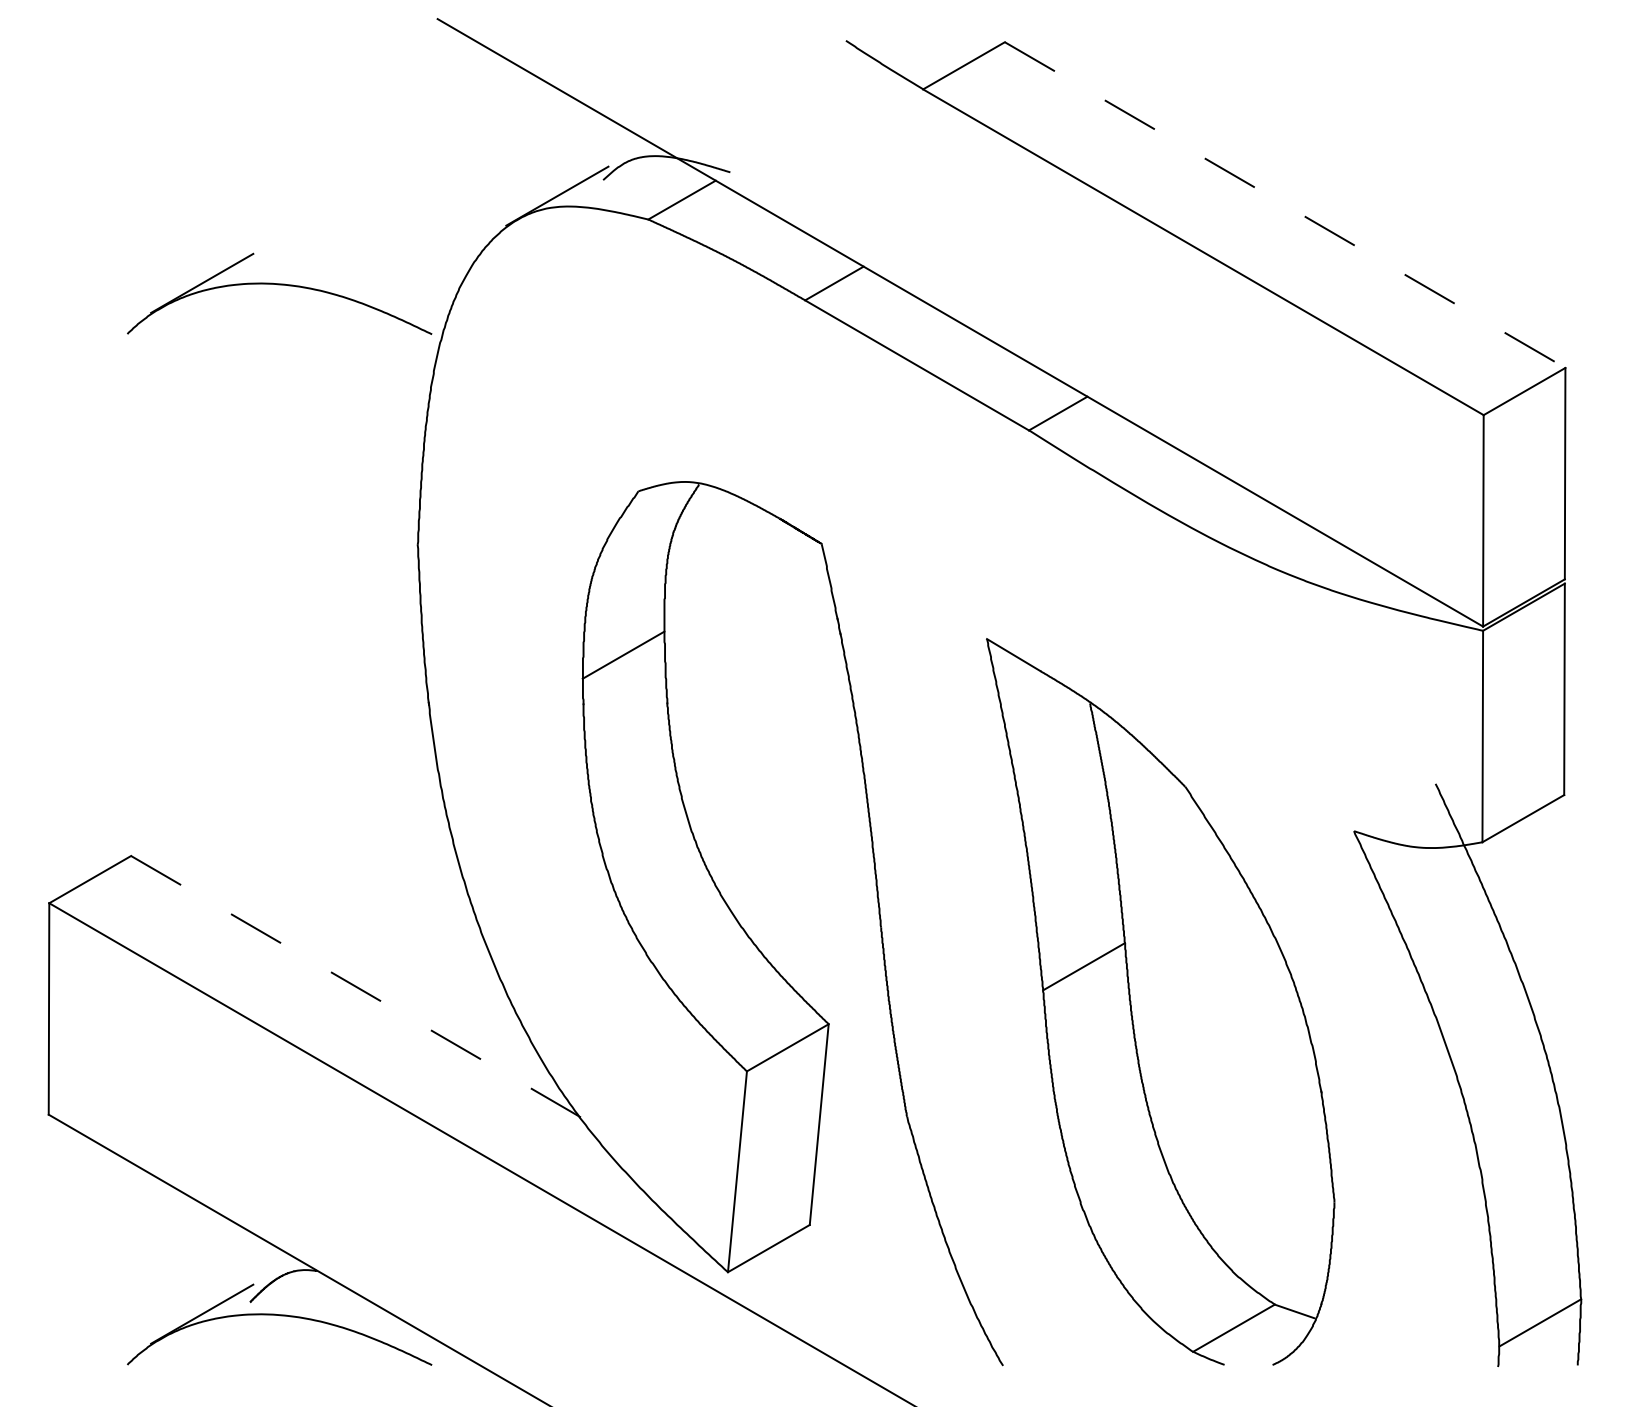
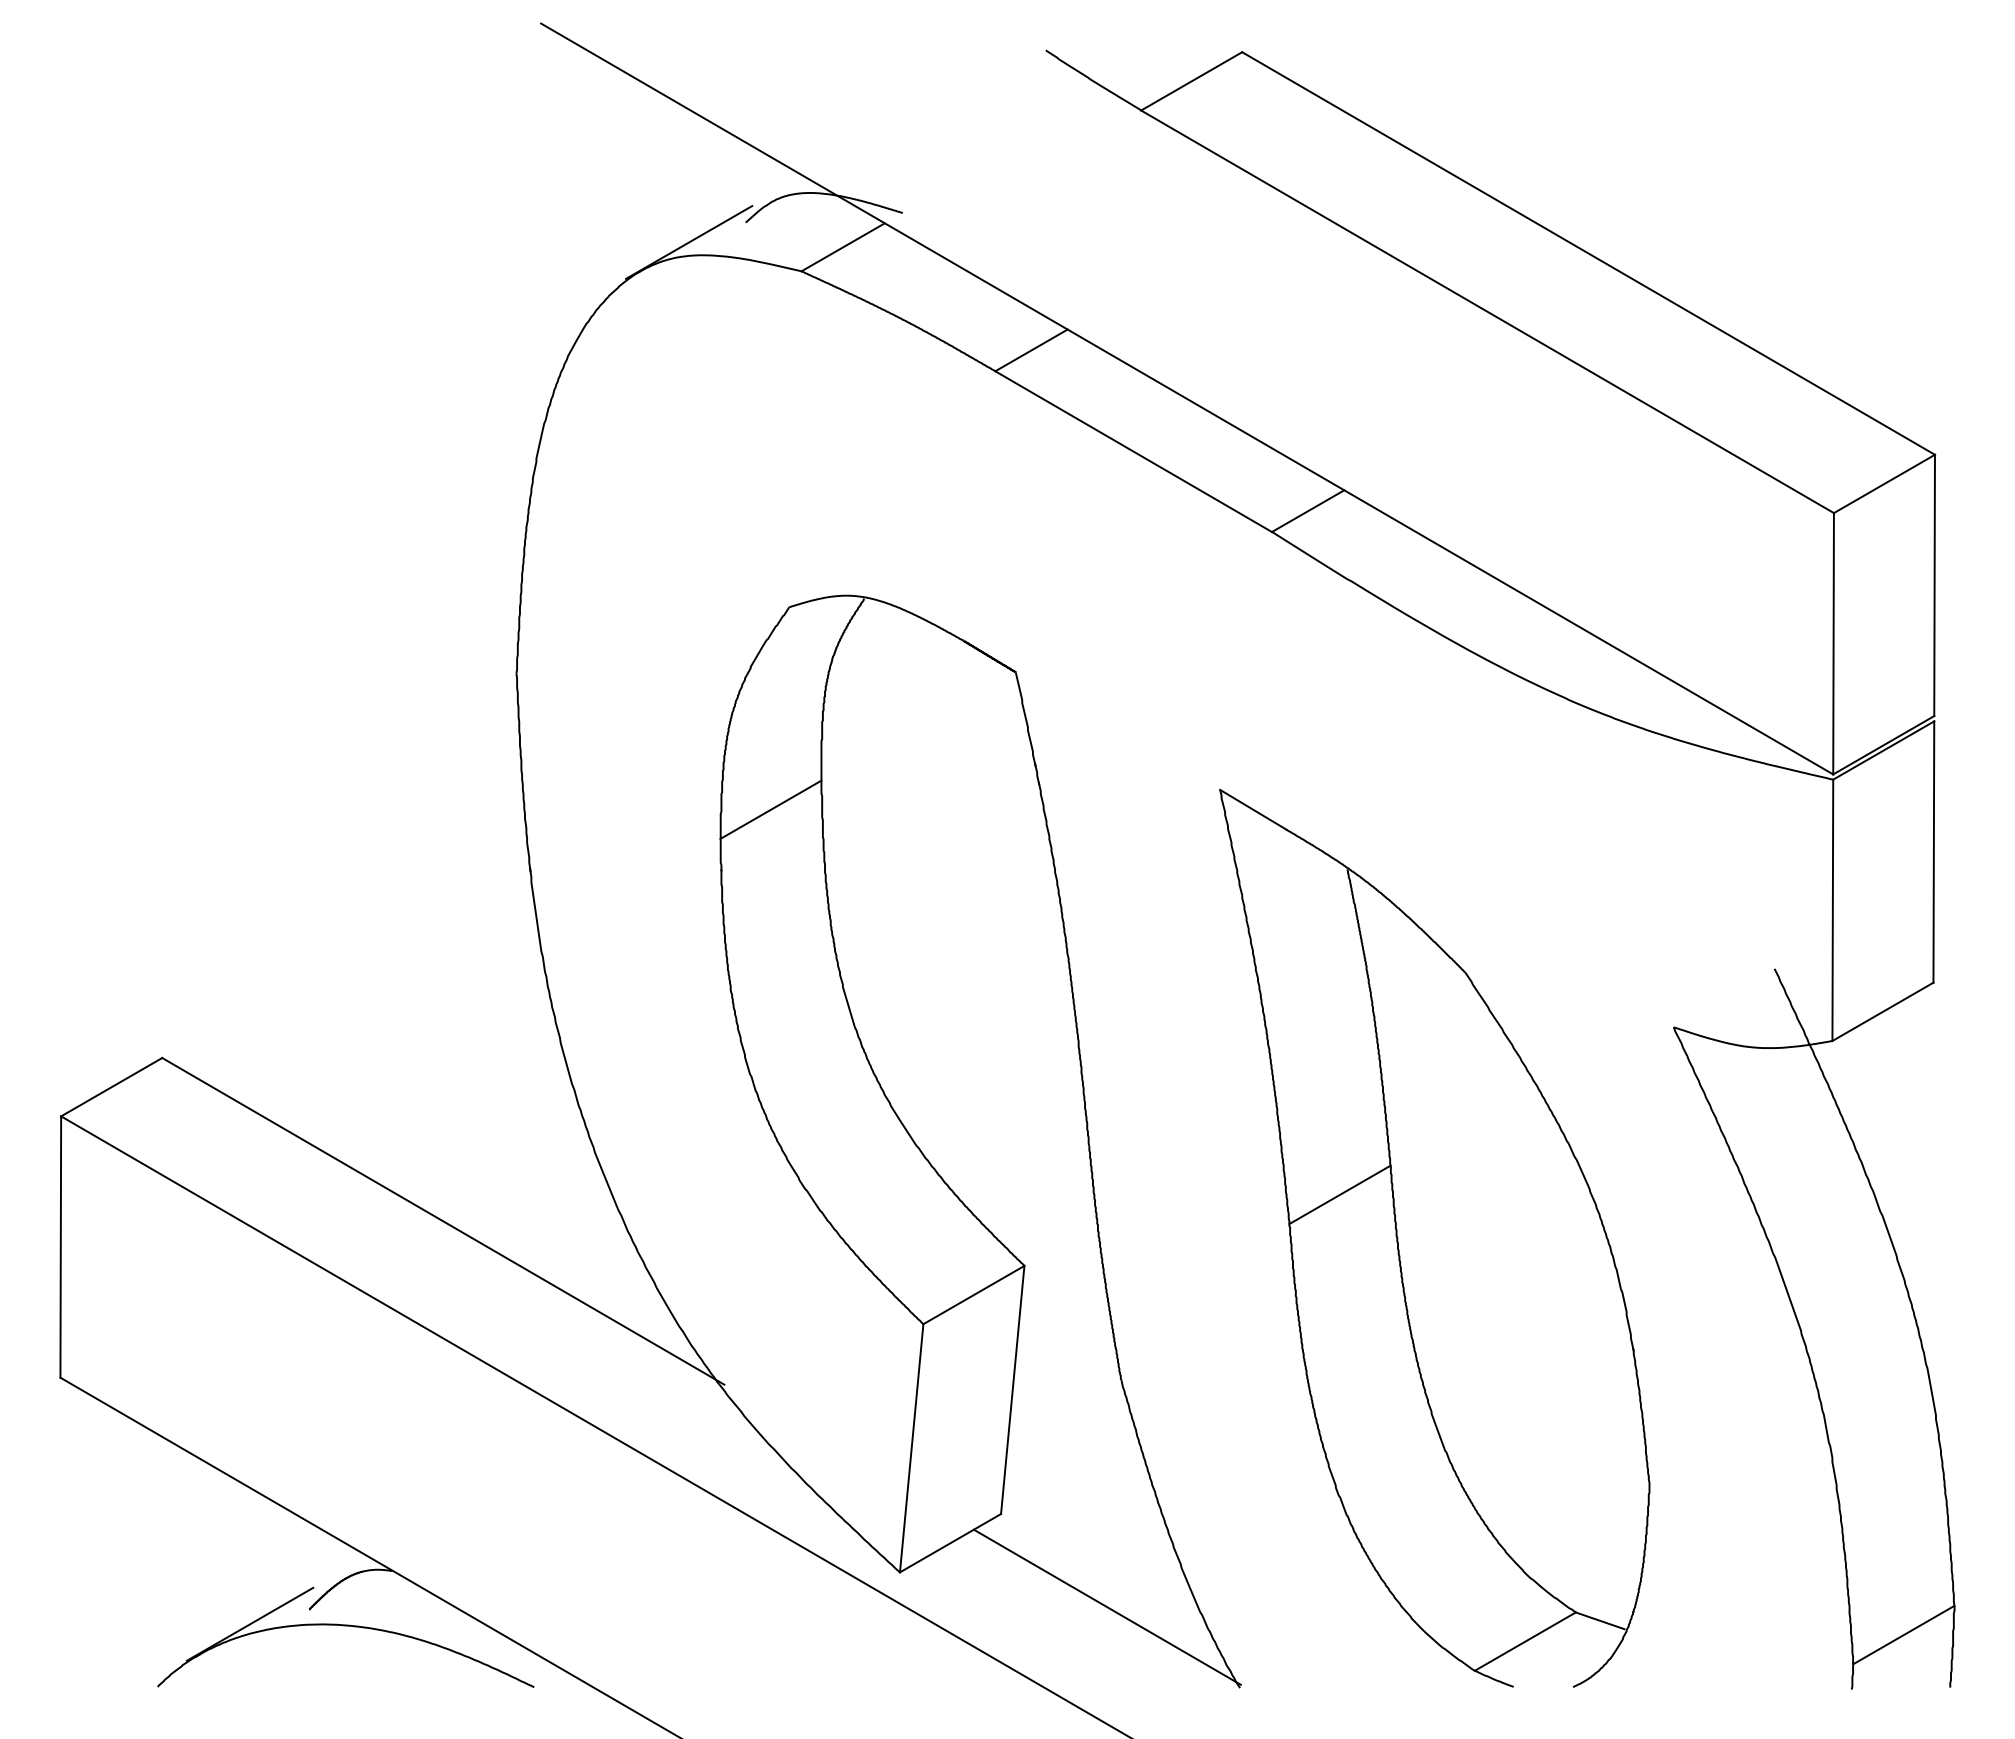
line: (1285, 205) -> (1588, 253), dashed -> solid
part: (279, 285) -> (345, 352), removed
line: (358, 988) -> (443, 1221), dashed -> solid
line: (895, 1299) -> (1106, 1606), added

